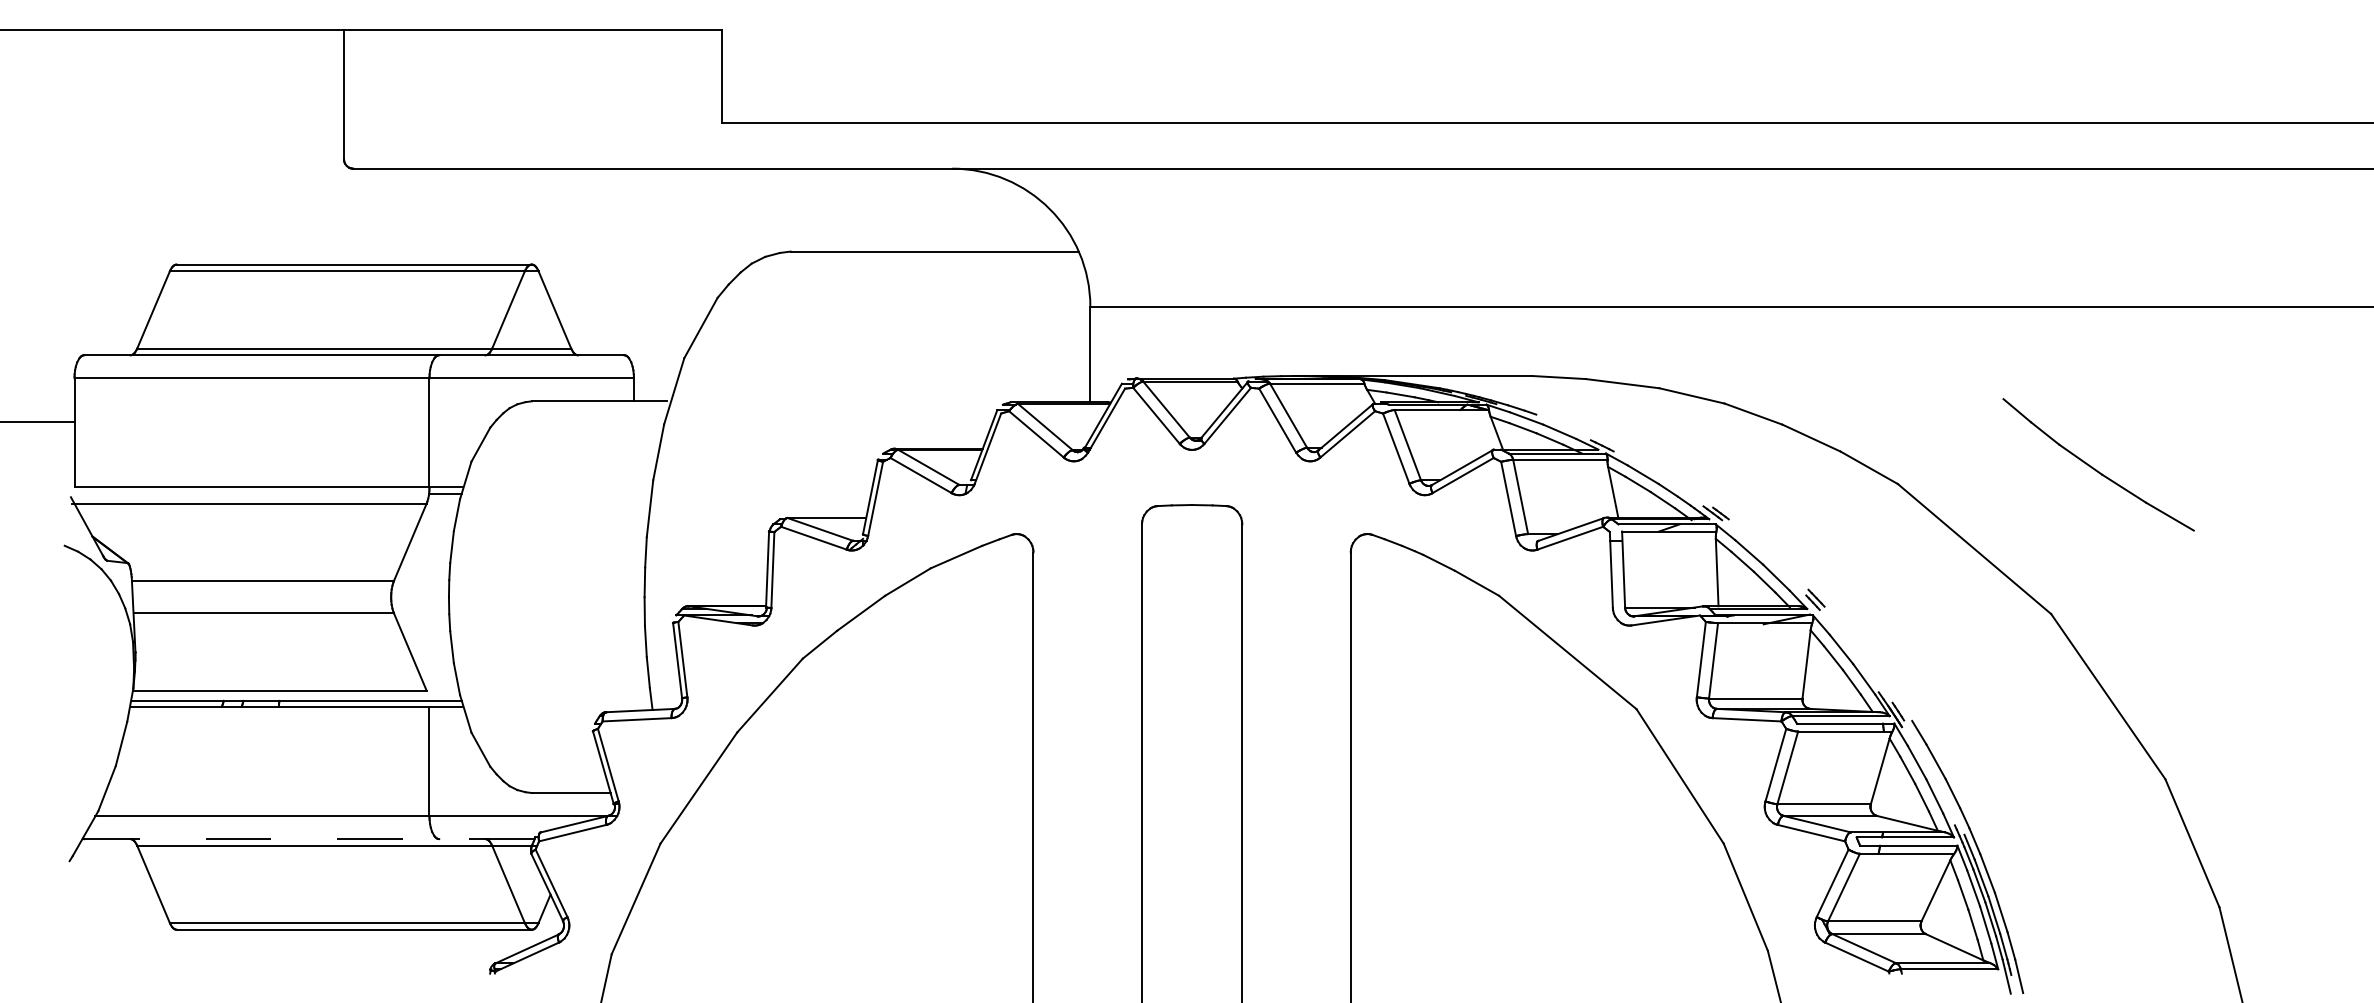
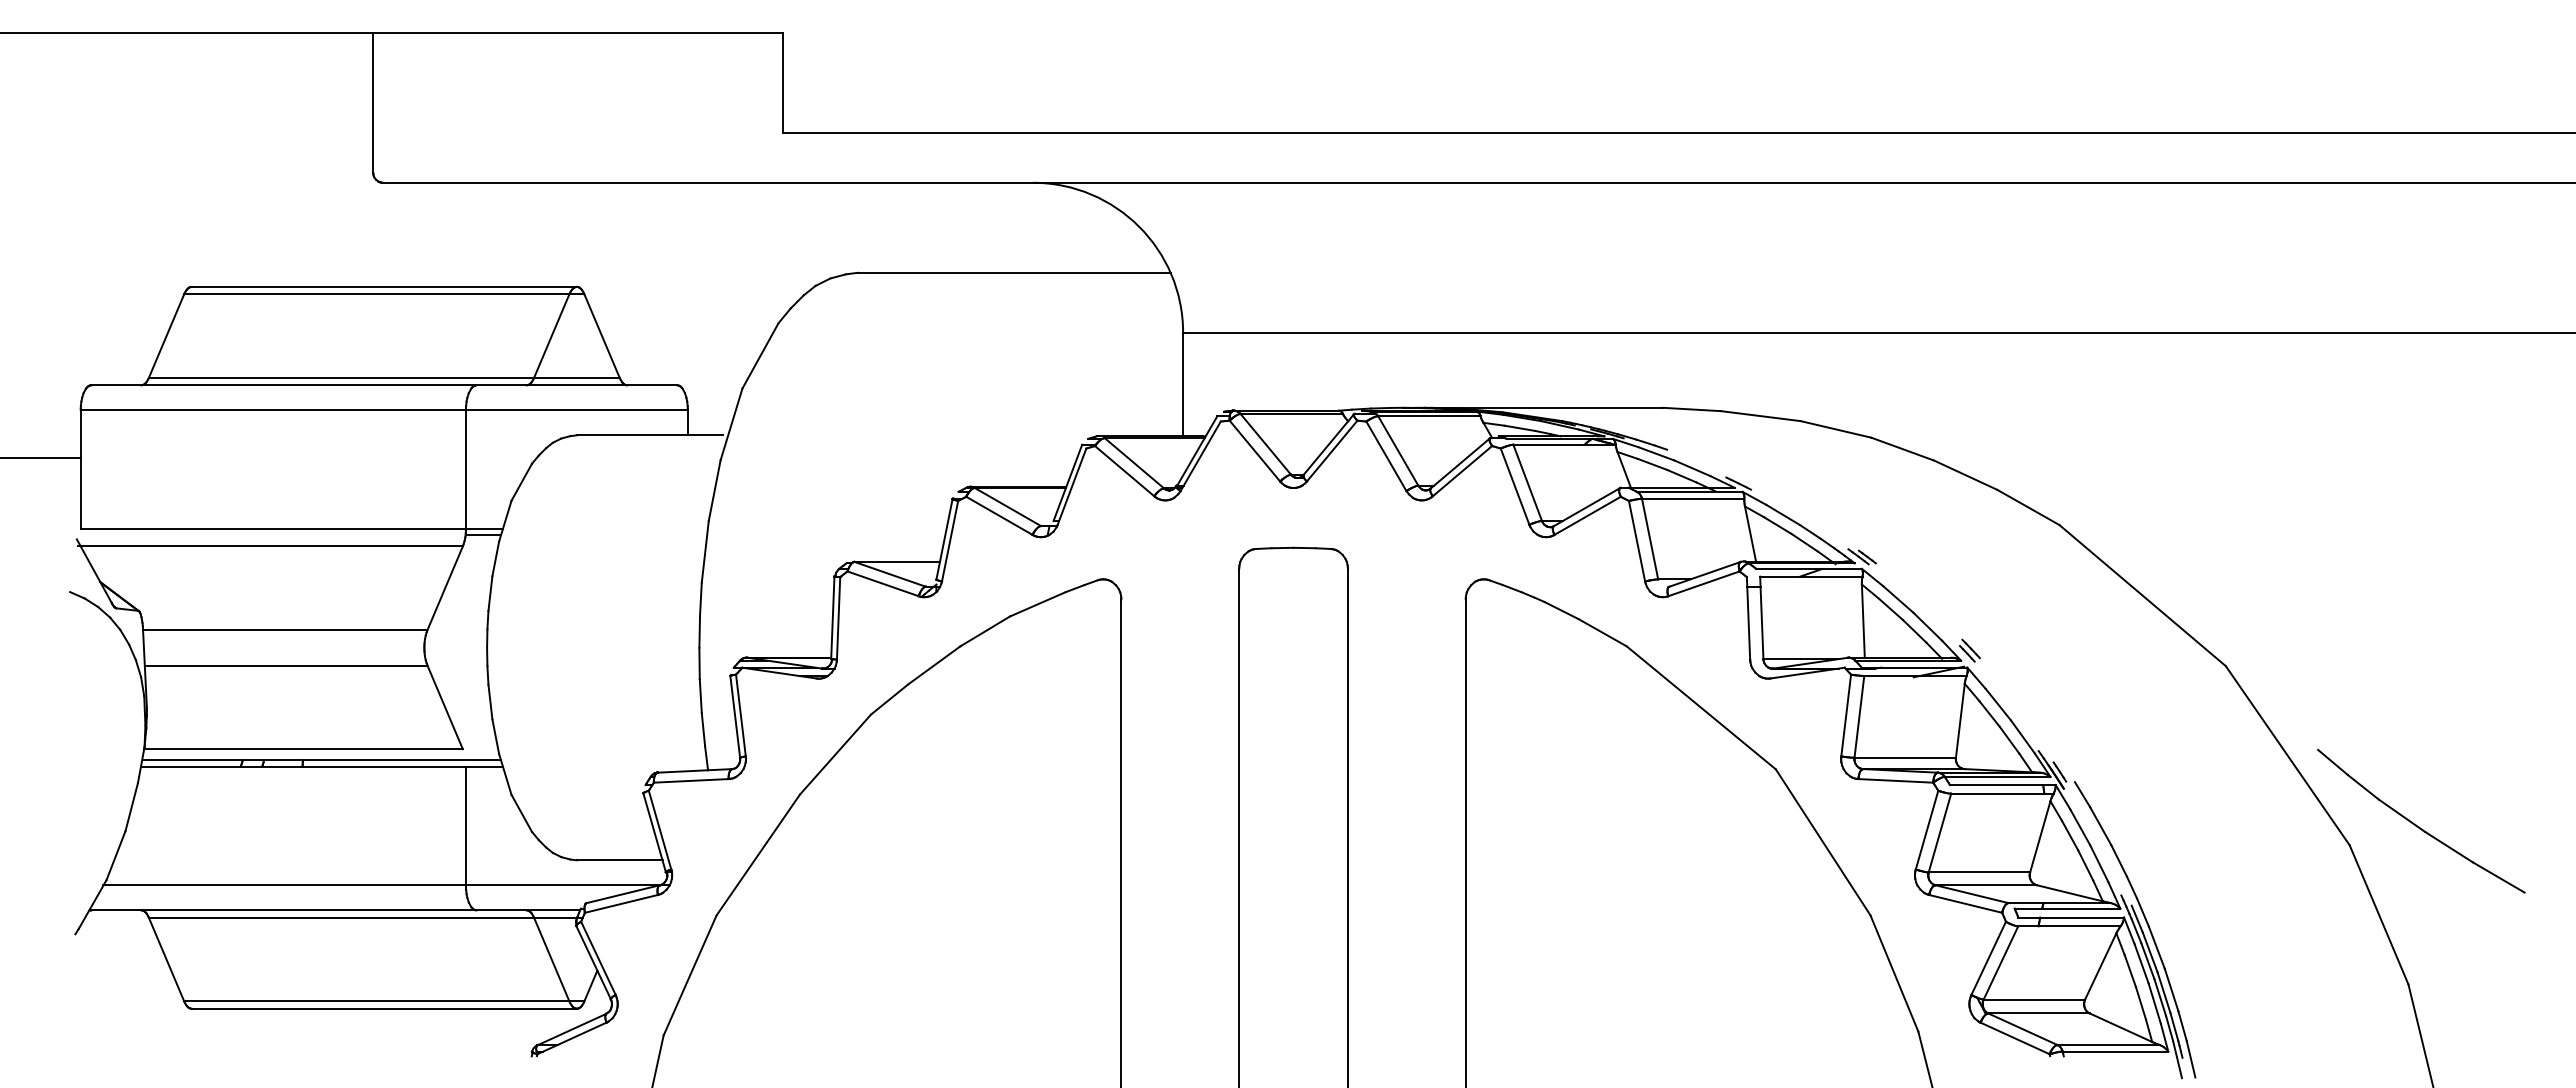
part: (2098, 465) -> (2421, 821), moved
line: (309, 839) -> (335, 910), dashed -> solid

